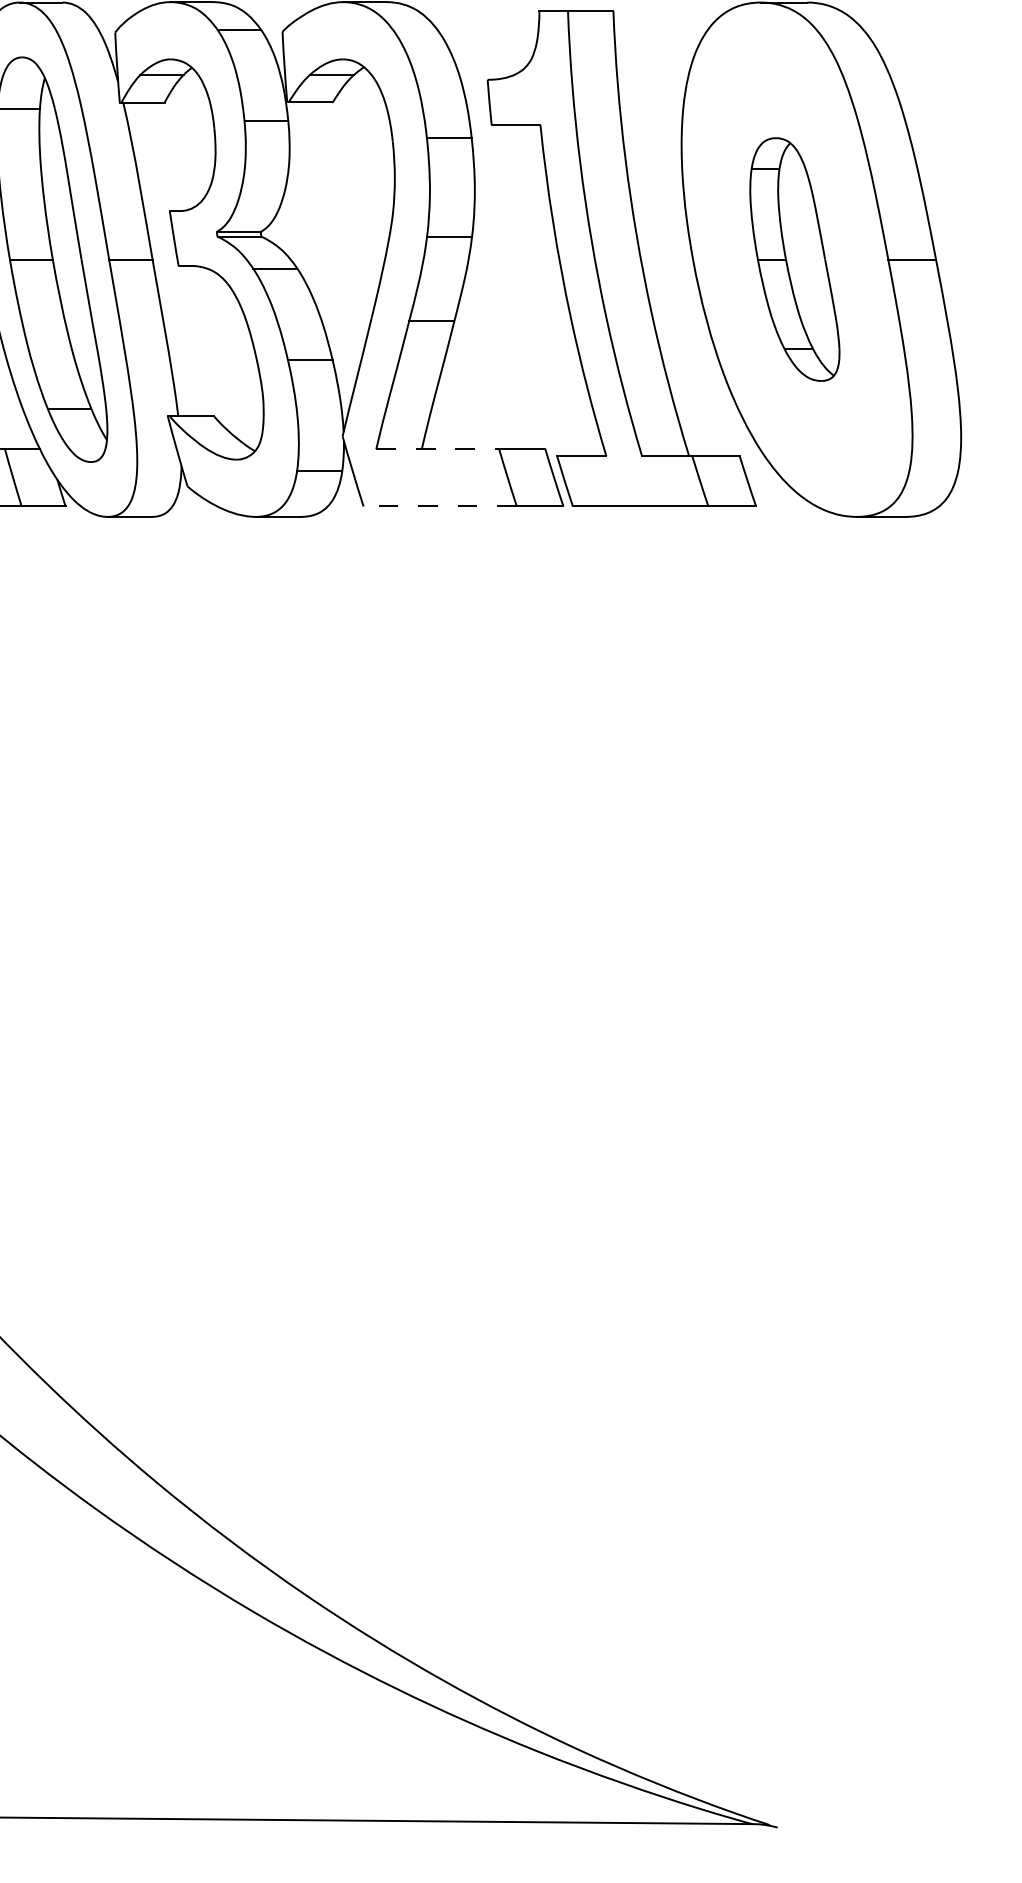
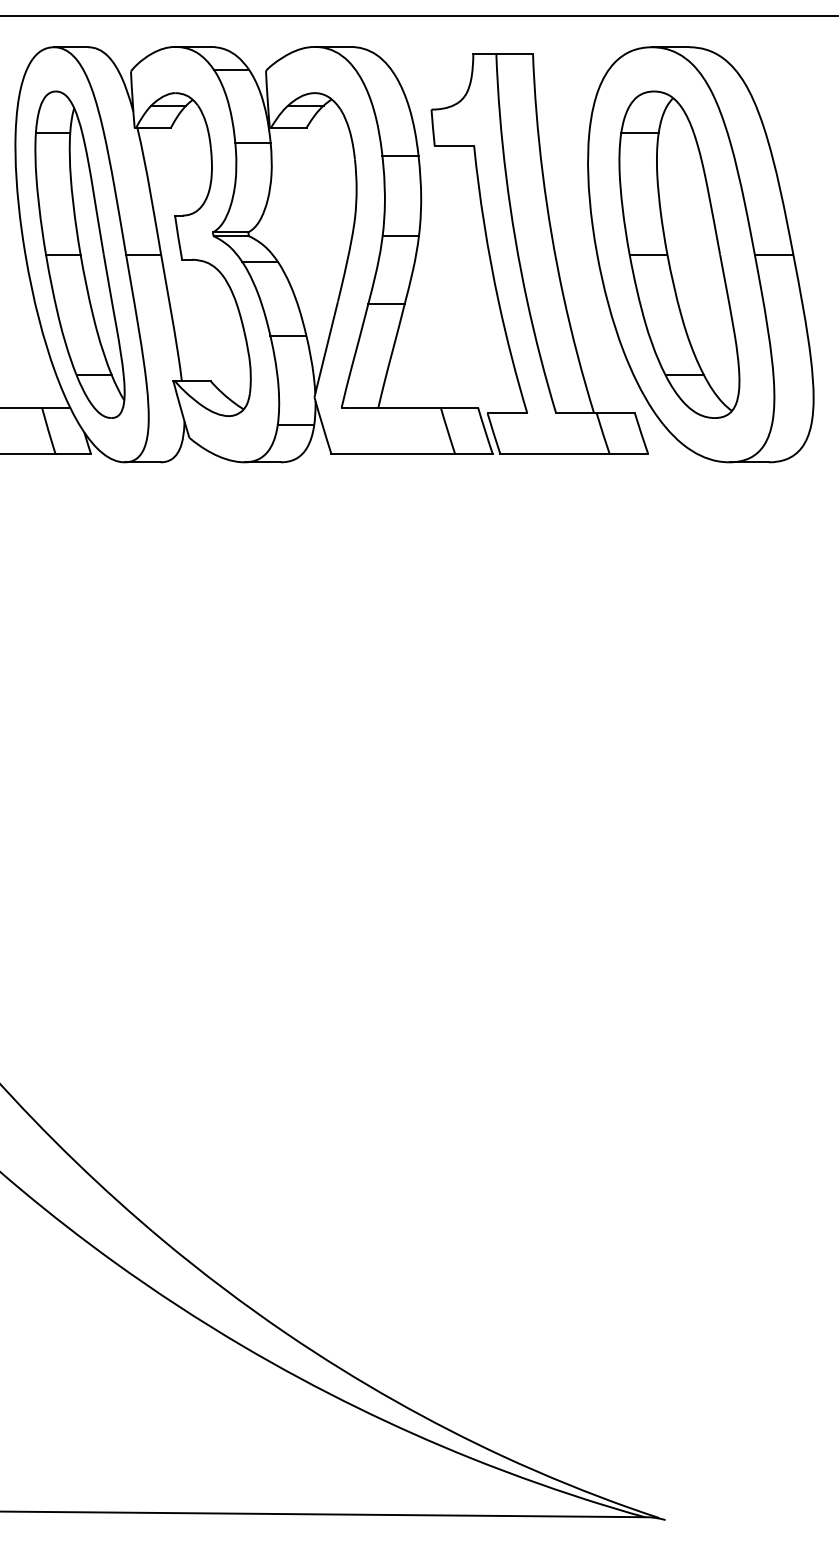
part: (794, 259) -> (679, 254), size x1.67
line: (438, 448) -> (391, 407), dashed -> solid
line: (440, 505) -> (393, 453), dashed -> solid

